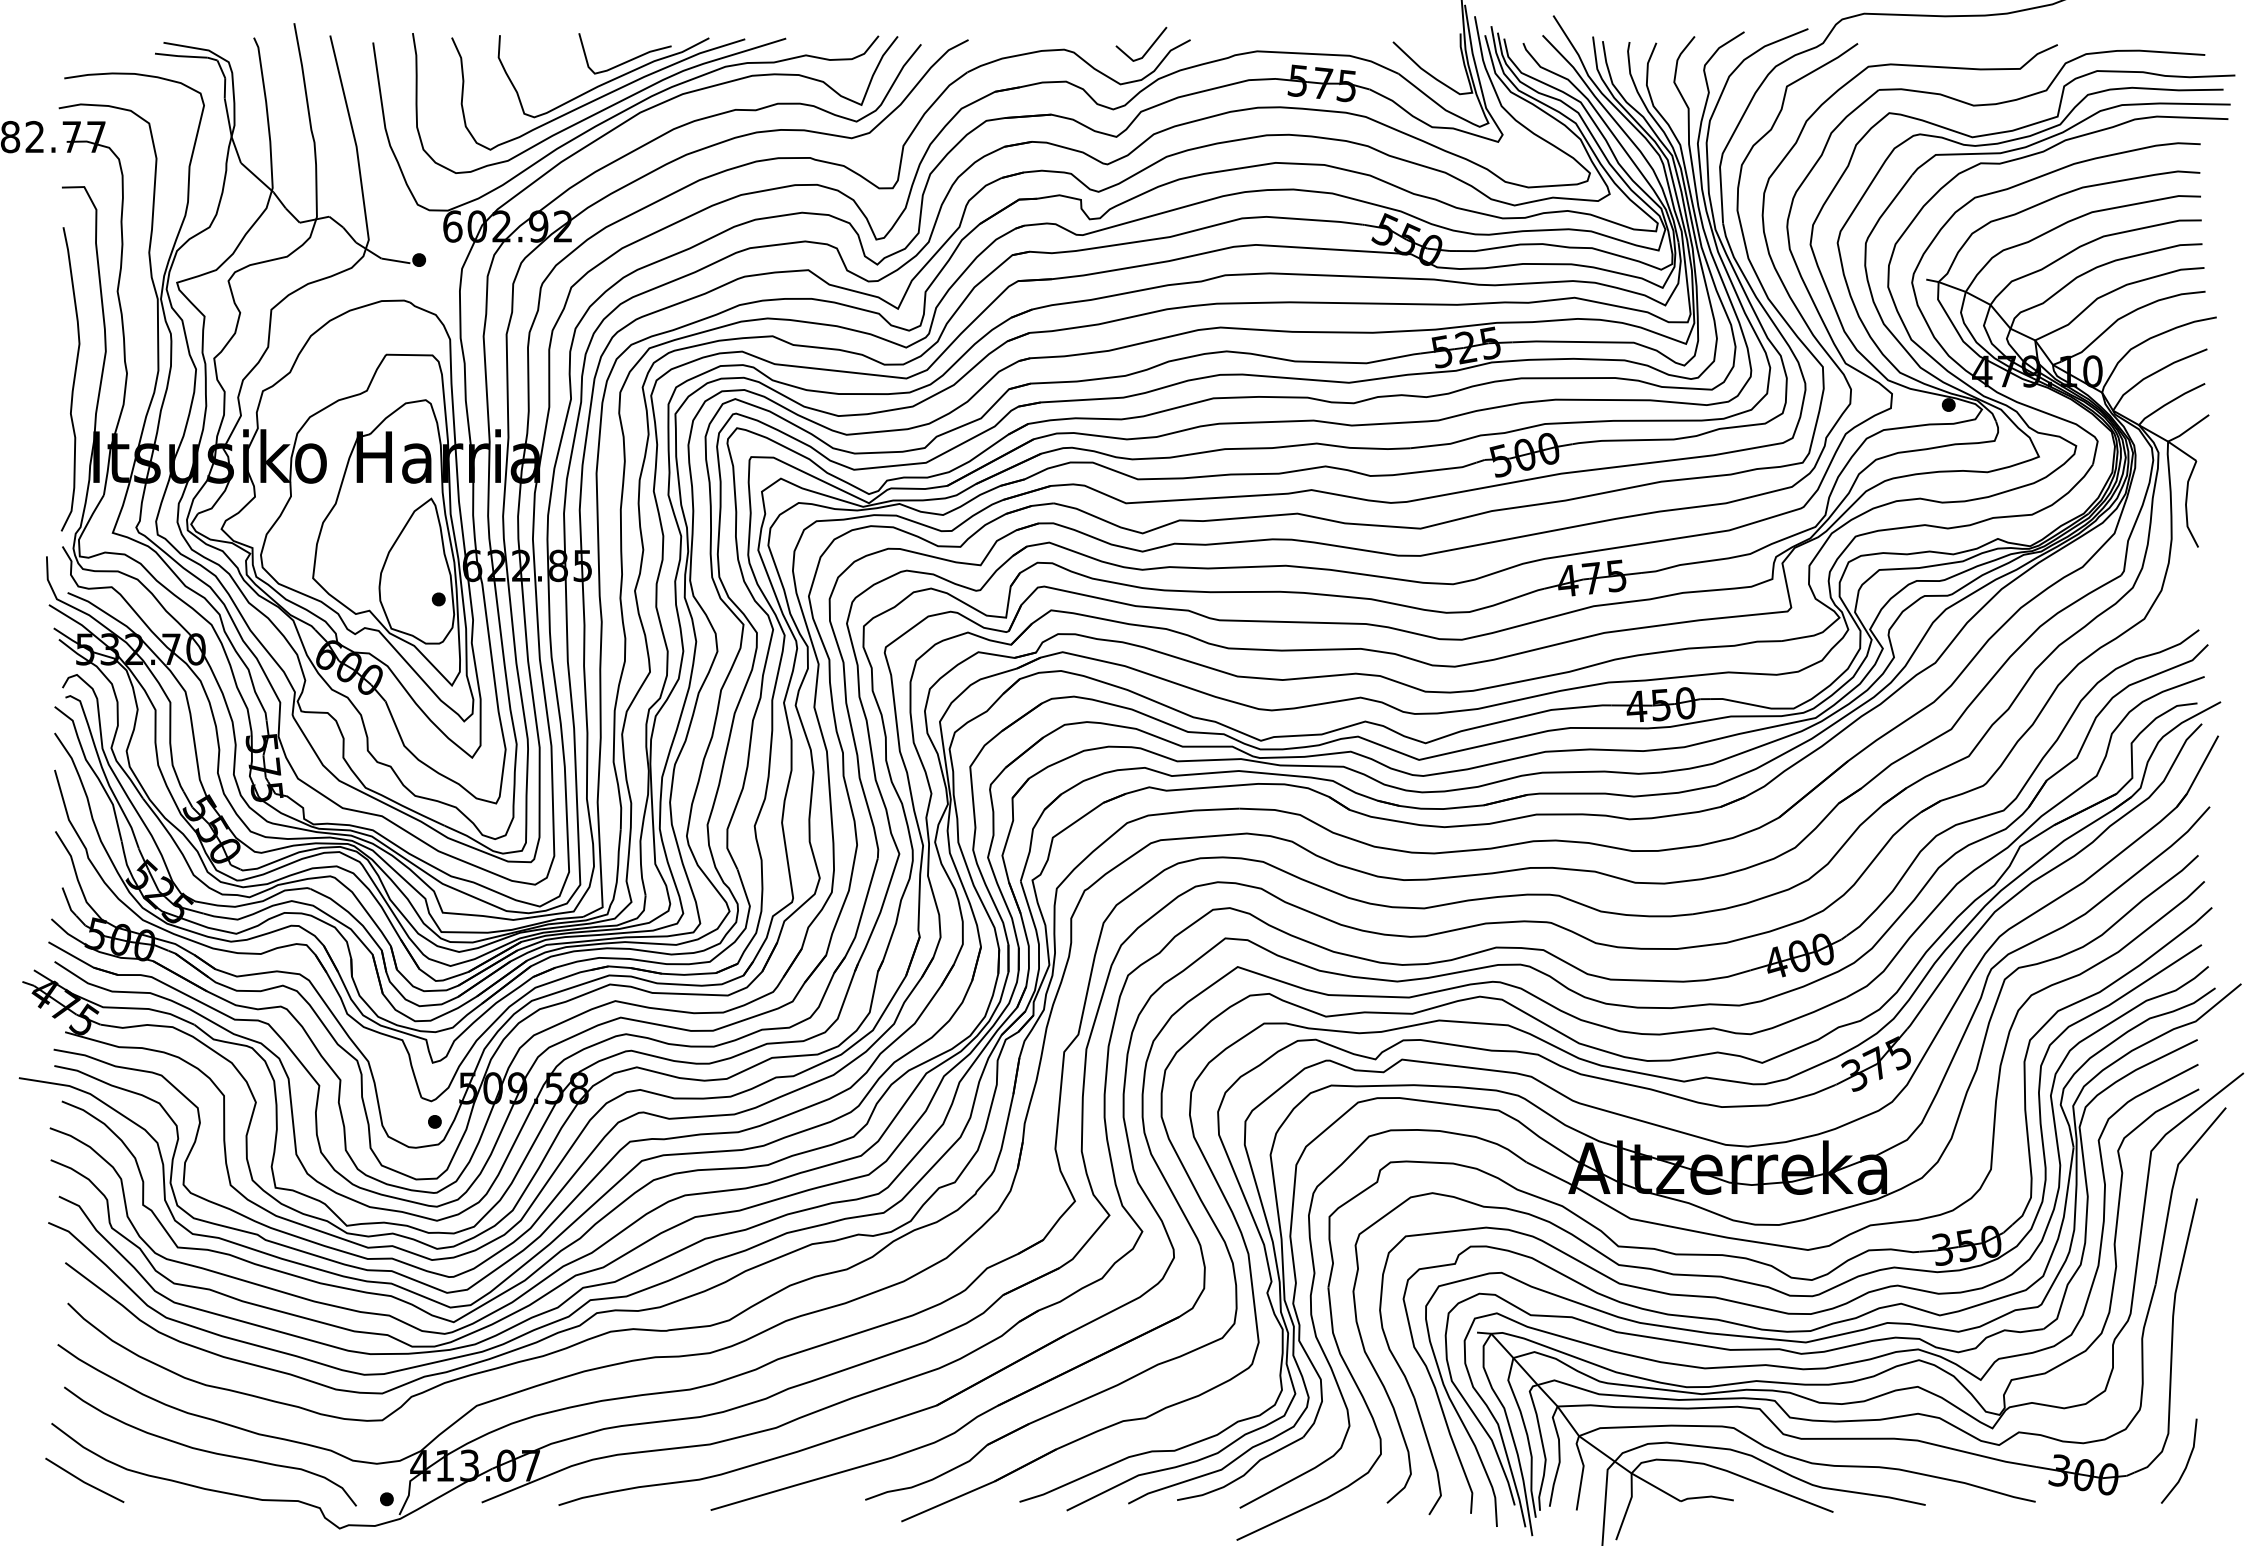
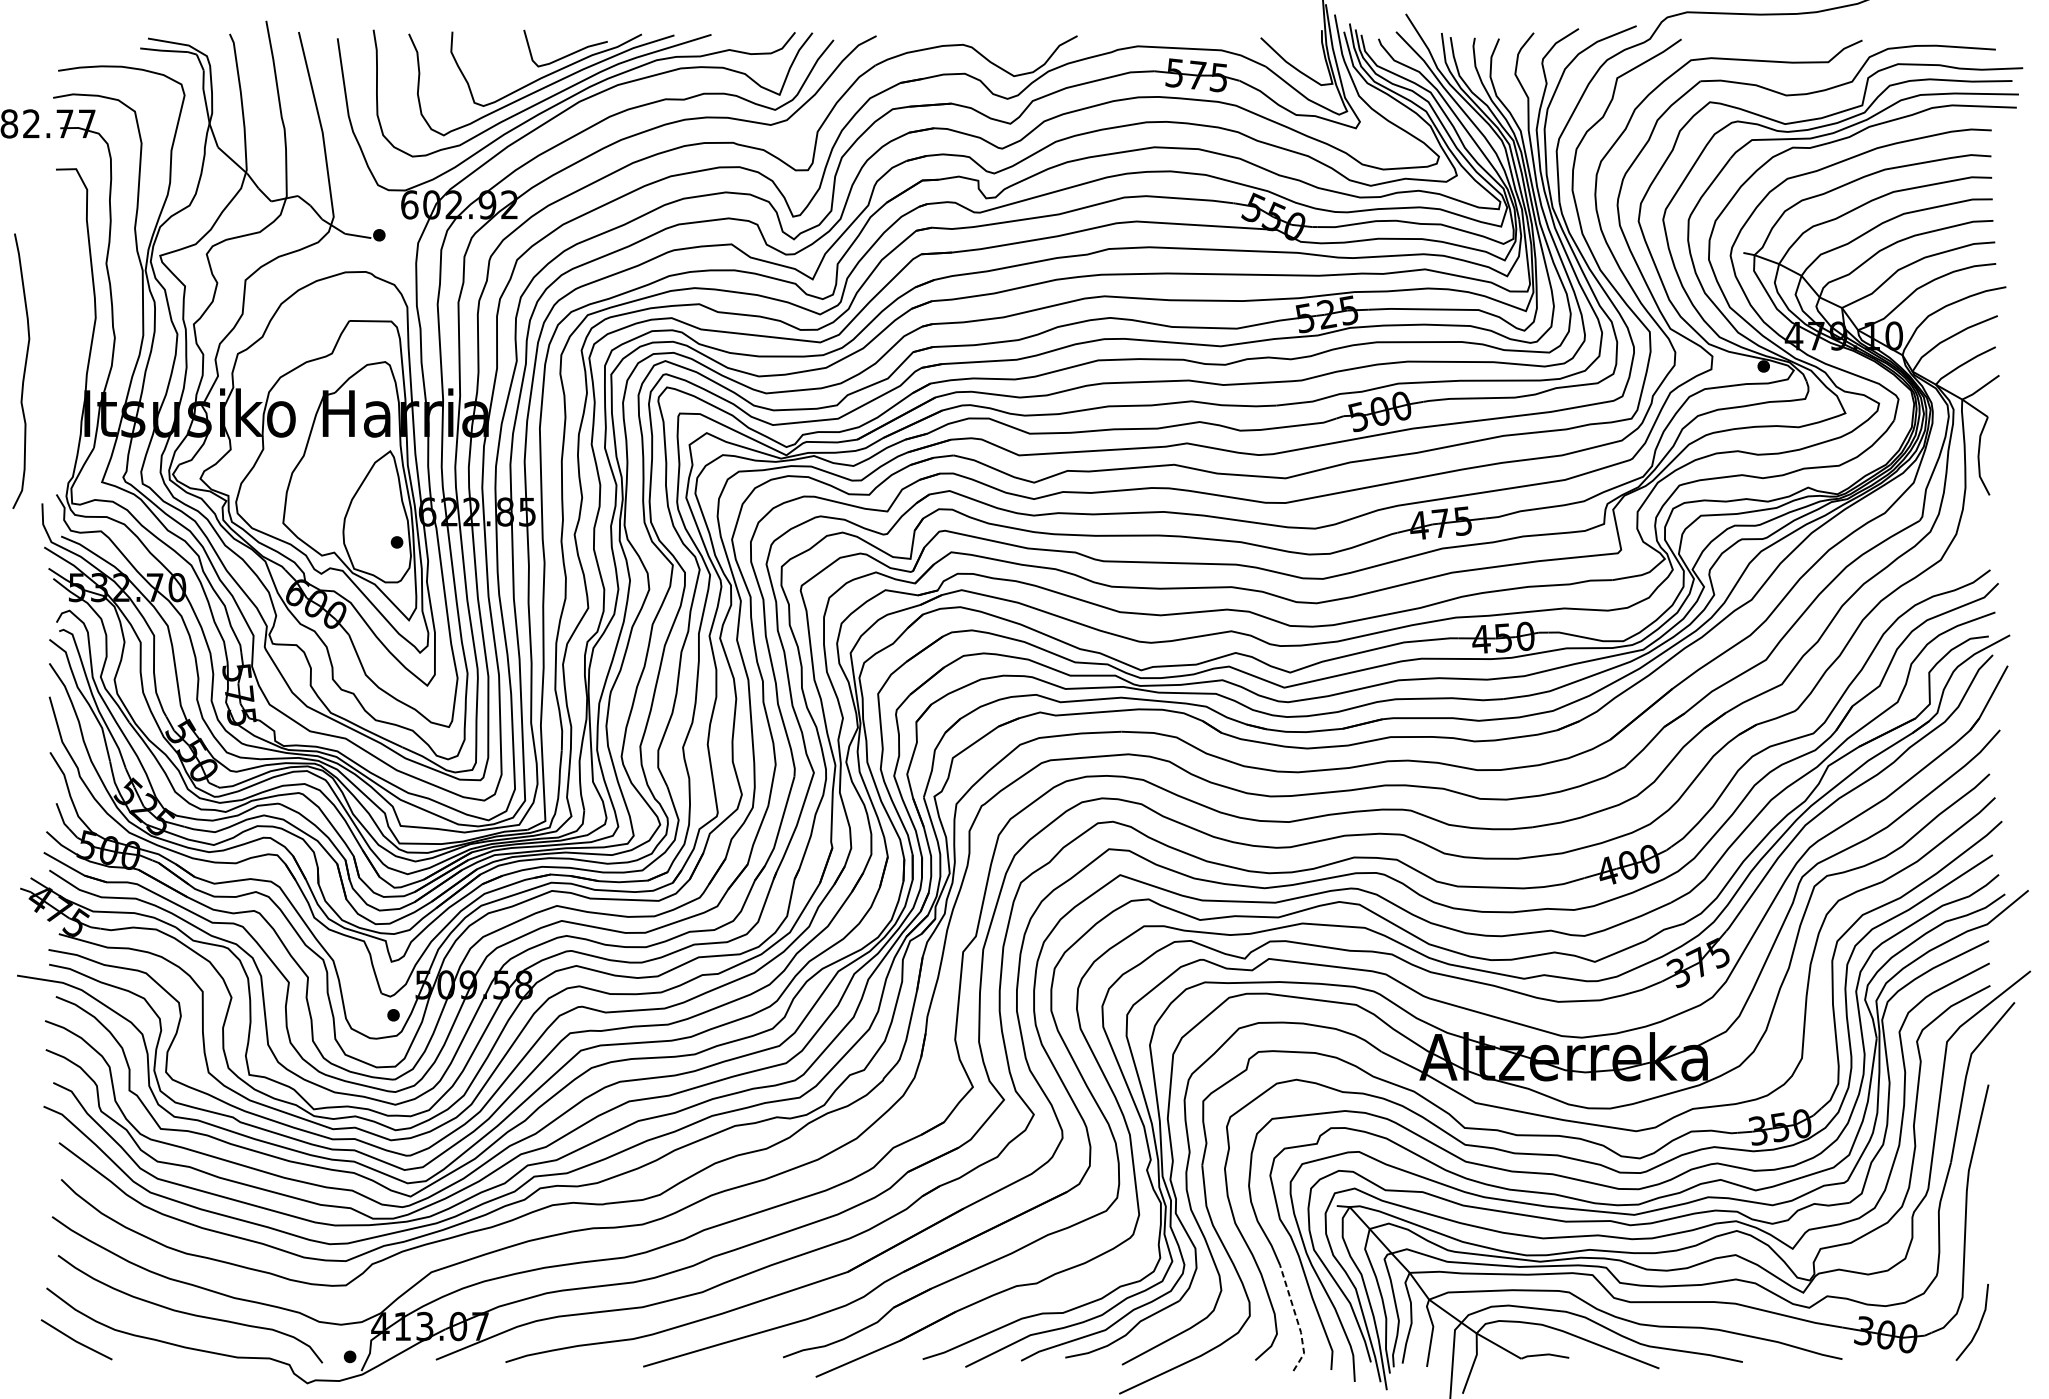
line: (1147, 49) -> (1038, 44), removed
curve: (73, 379) -> (23, 371), moved
line: (1433, 1457) -> (1297, 1319), solid -> dashed

